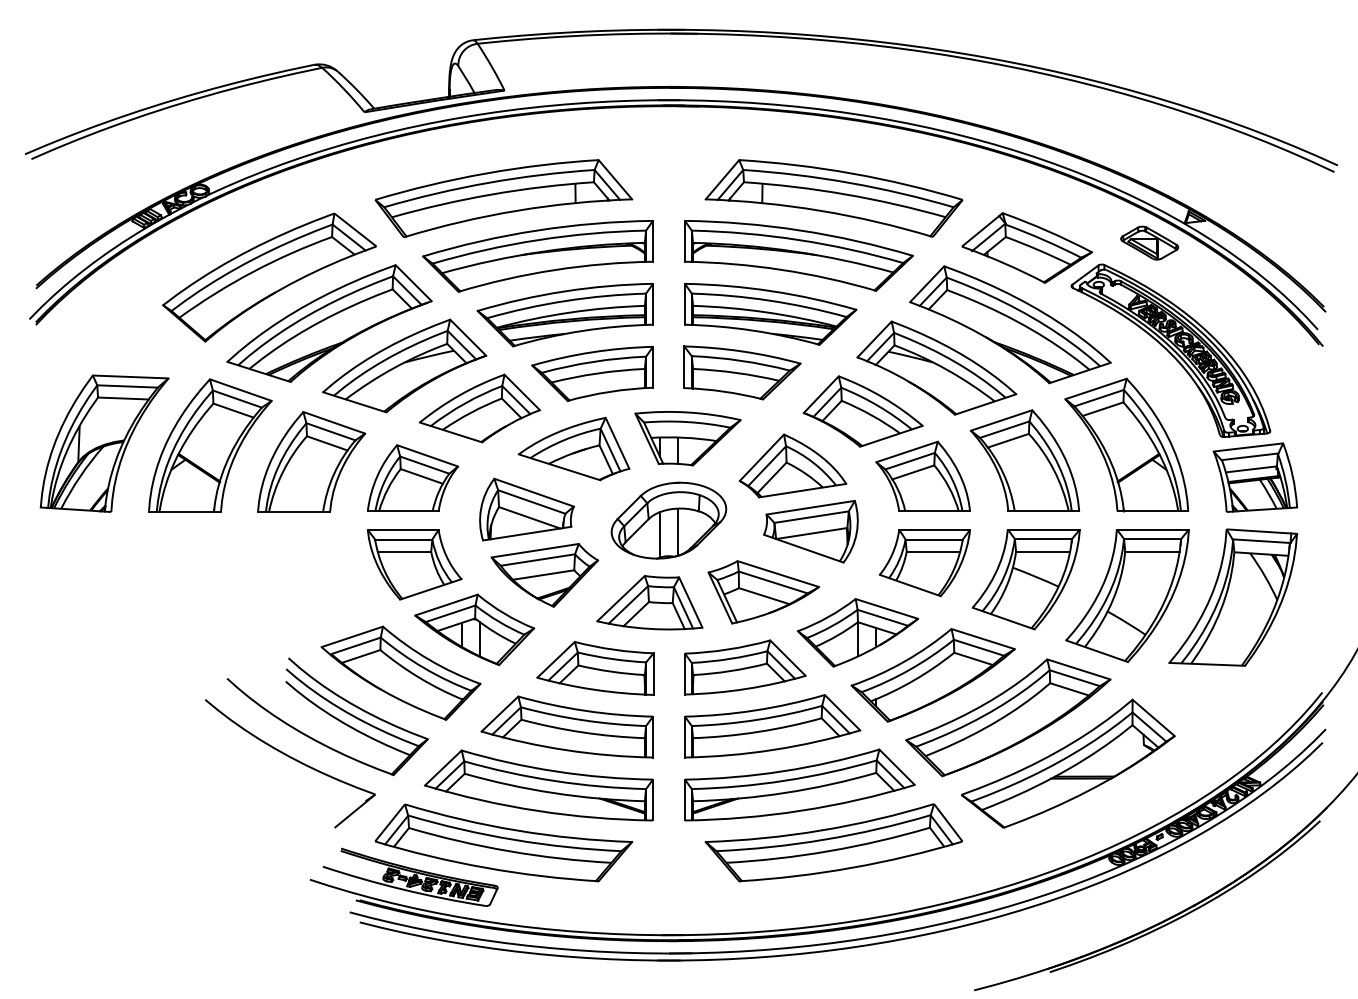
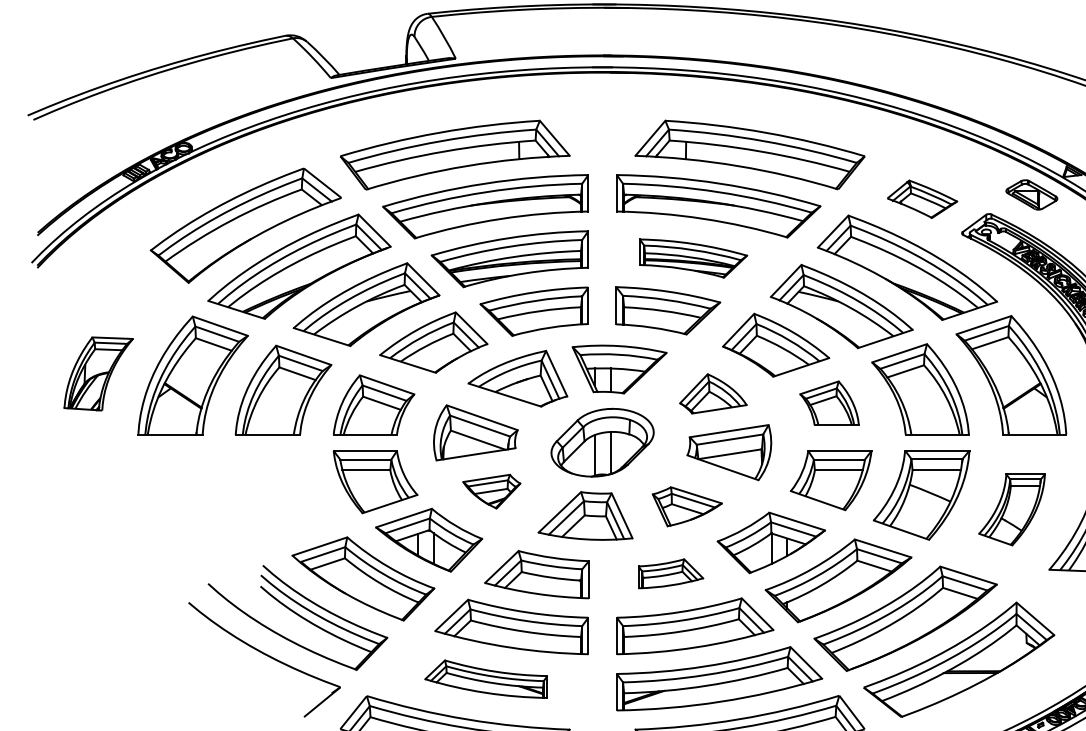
part: (1026, 247) -> (921, 198), size x0.6
part: (770, 314) -> (693, 258), size x0.7
part: (104, 443) -> (98, 373), size x0.6
part: (792, 465) -> (712, 393), size x0.7
part: (922, 475) -> (829, 402), size x0.7
part: (544, 575) -> (491, 491), size x0.6
part: (763, 592) -> (687, 506), size x0.7
part: (1127, 595) -> (1012, 509), size x0.6
part: (745, 667) -> (670, 573), size x0.6
part: (538, 785) -> (486, 679), size x0.6

